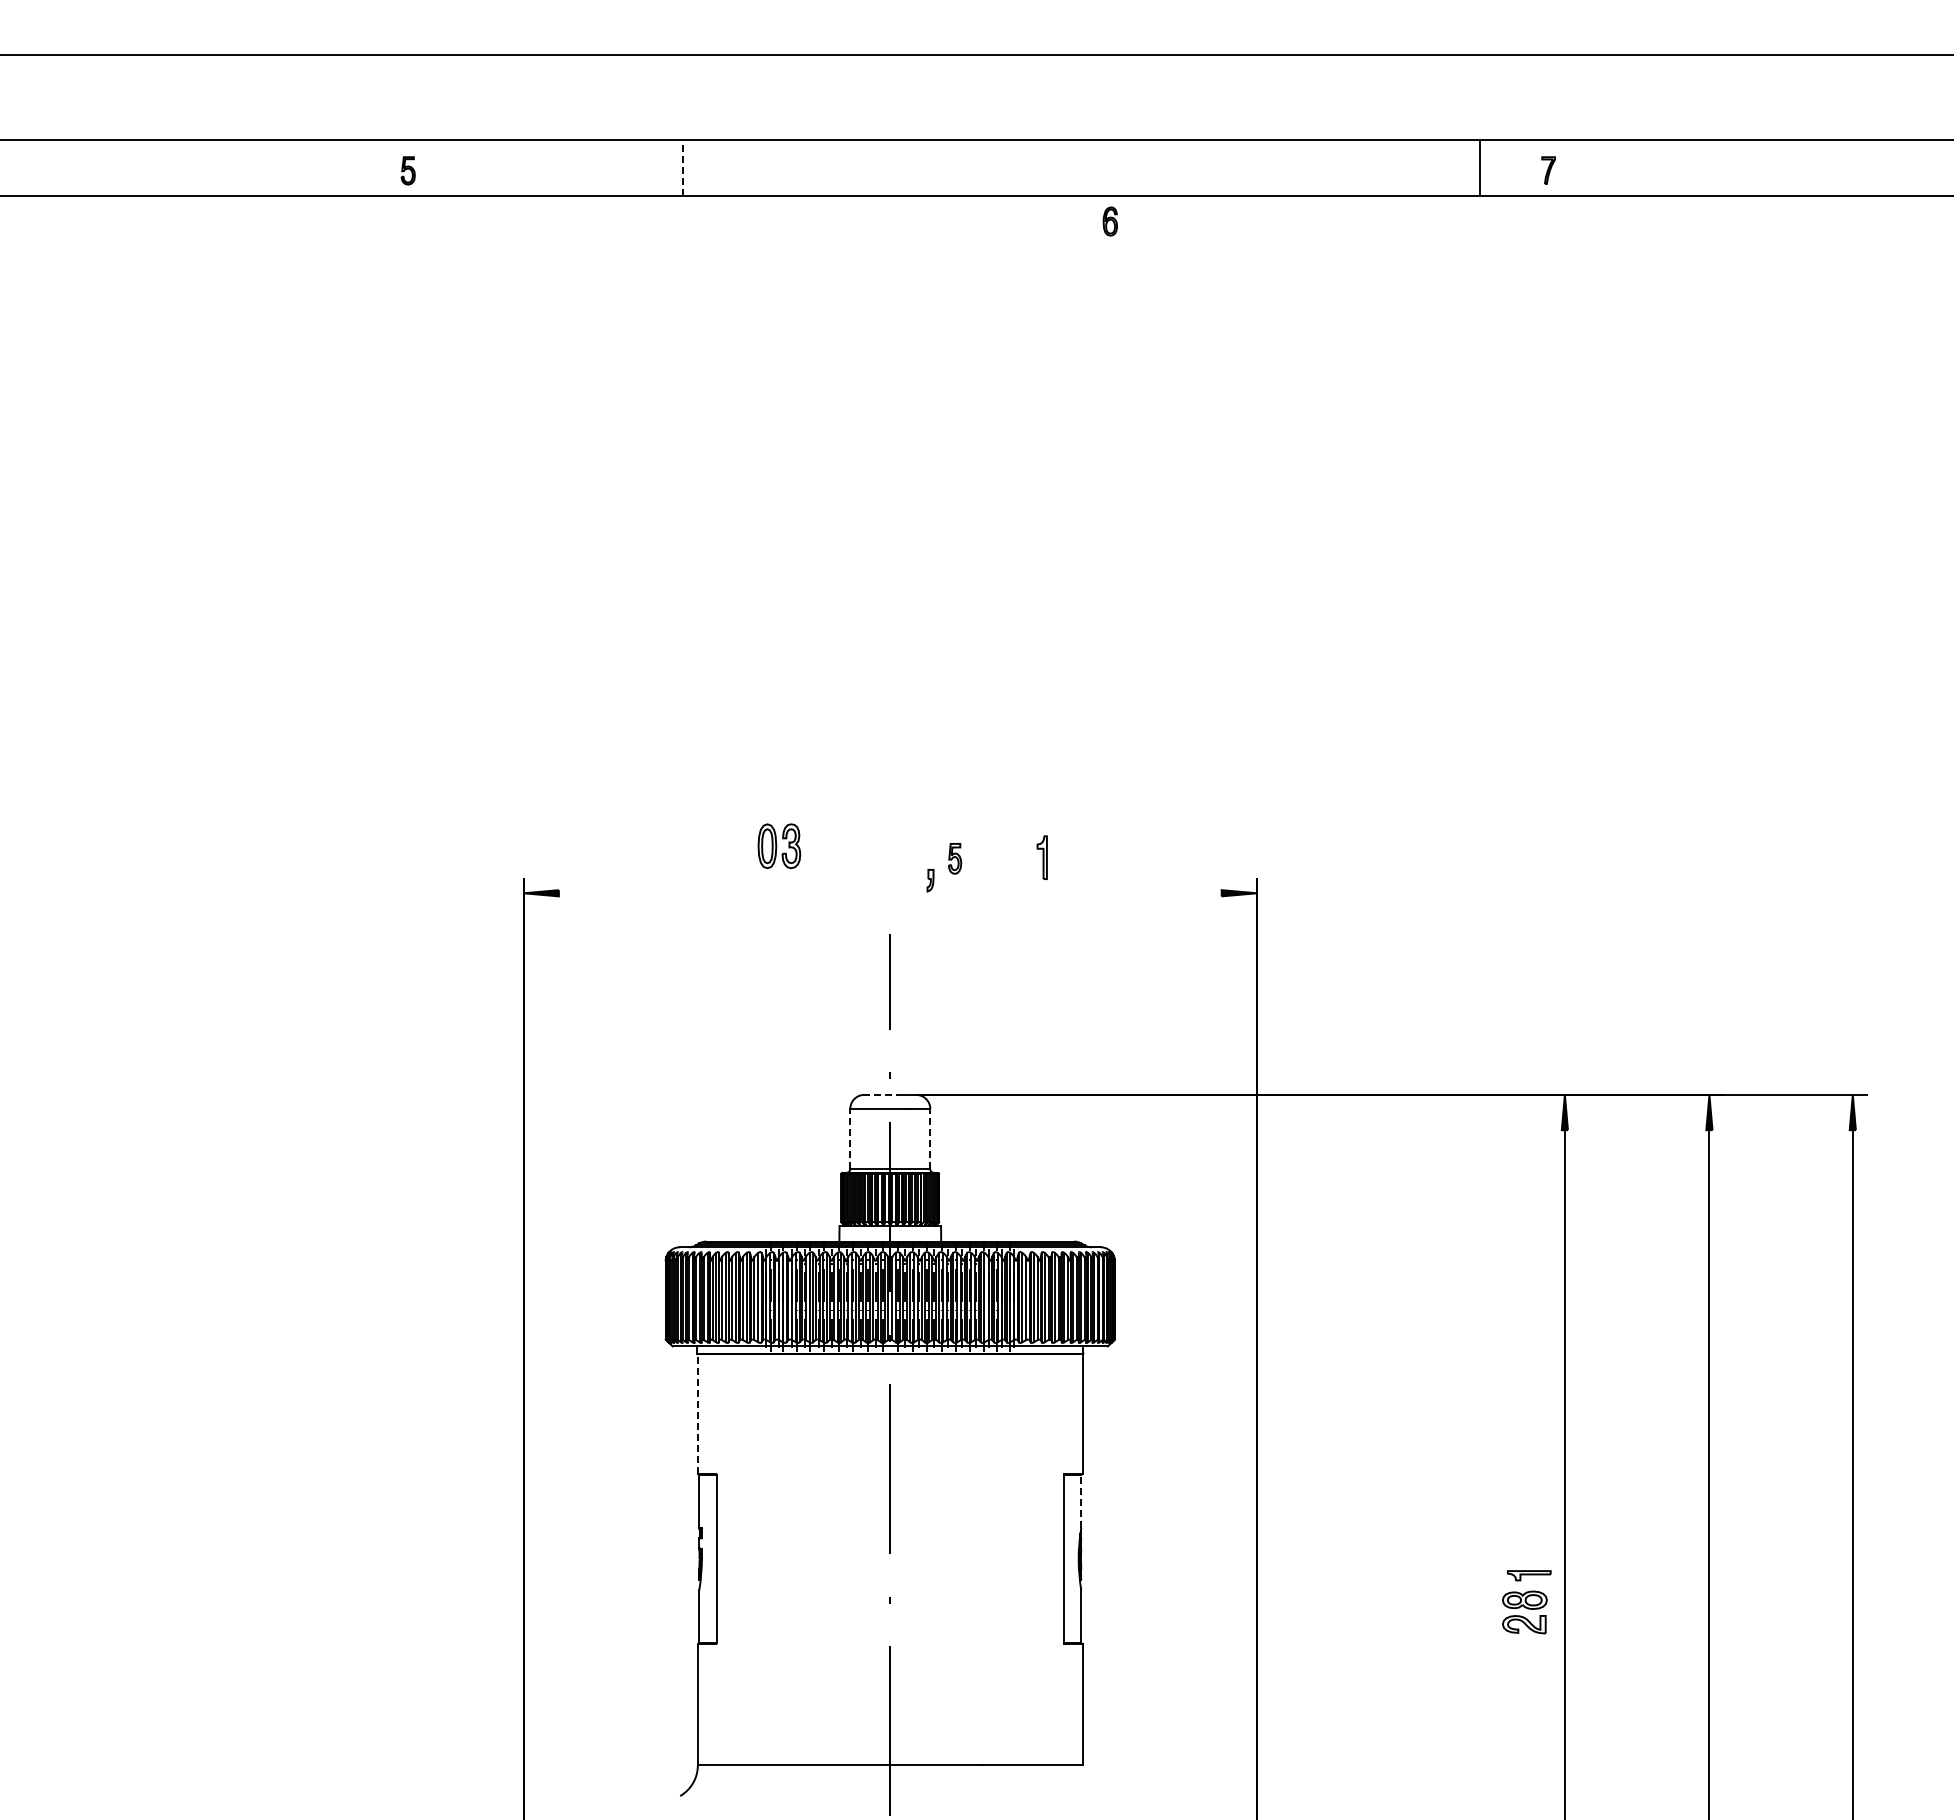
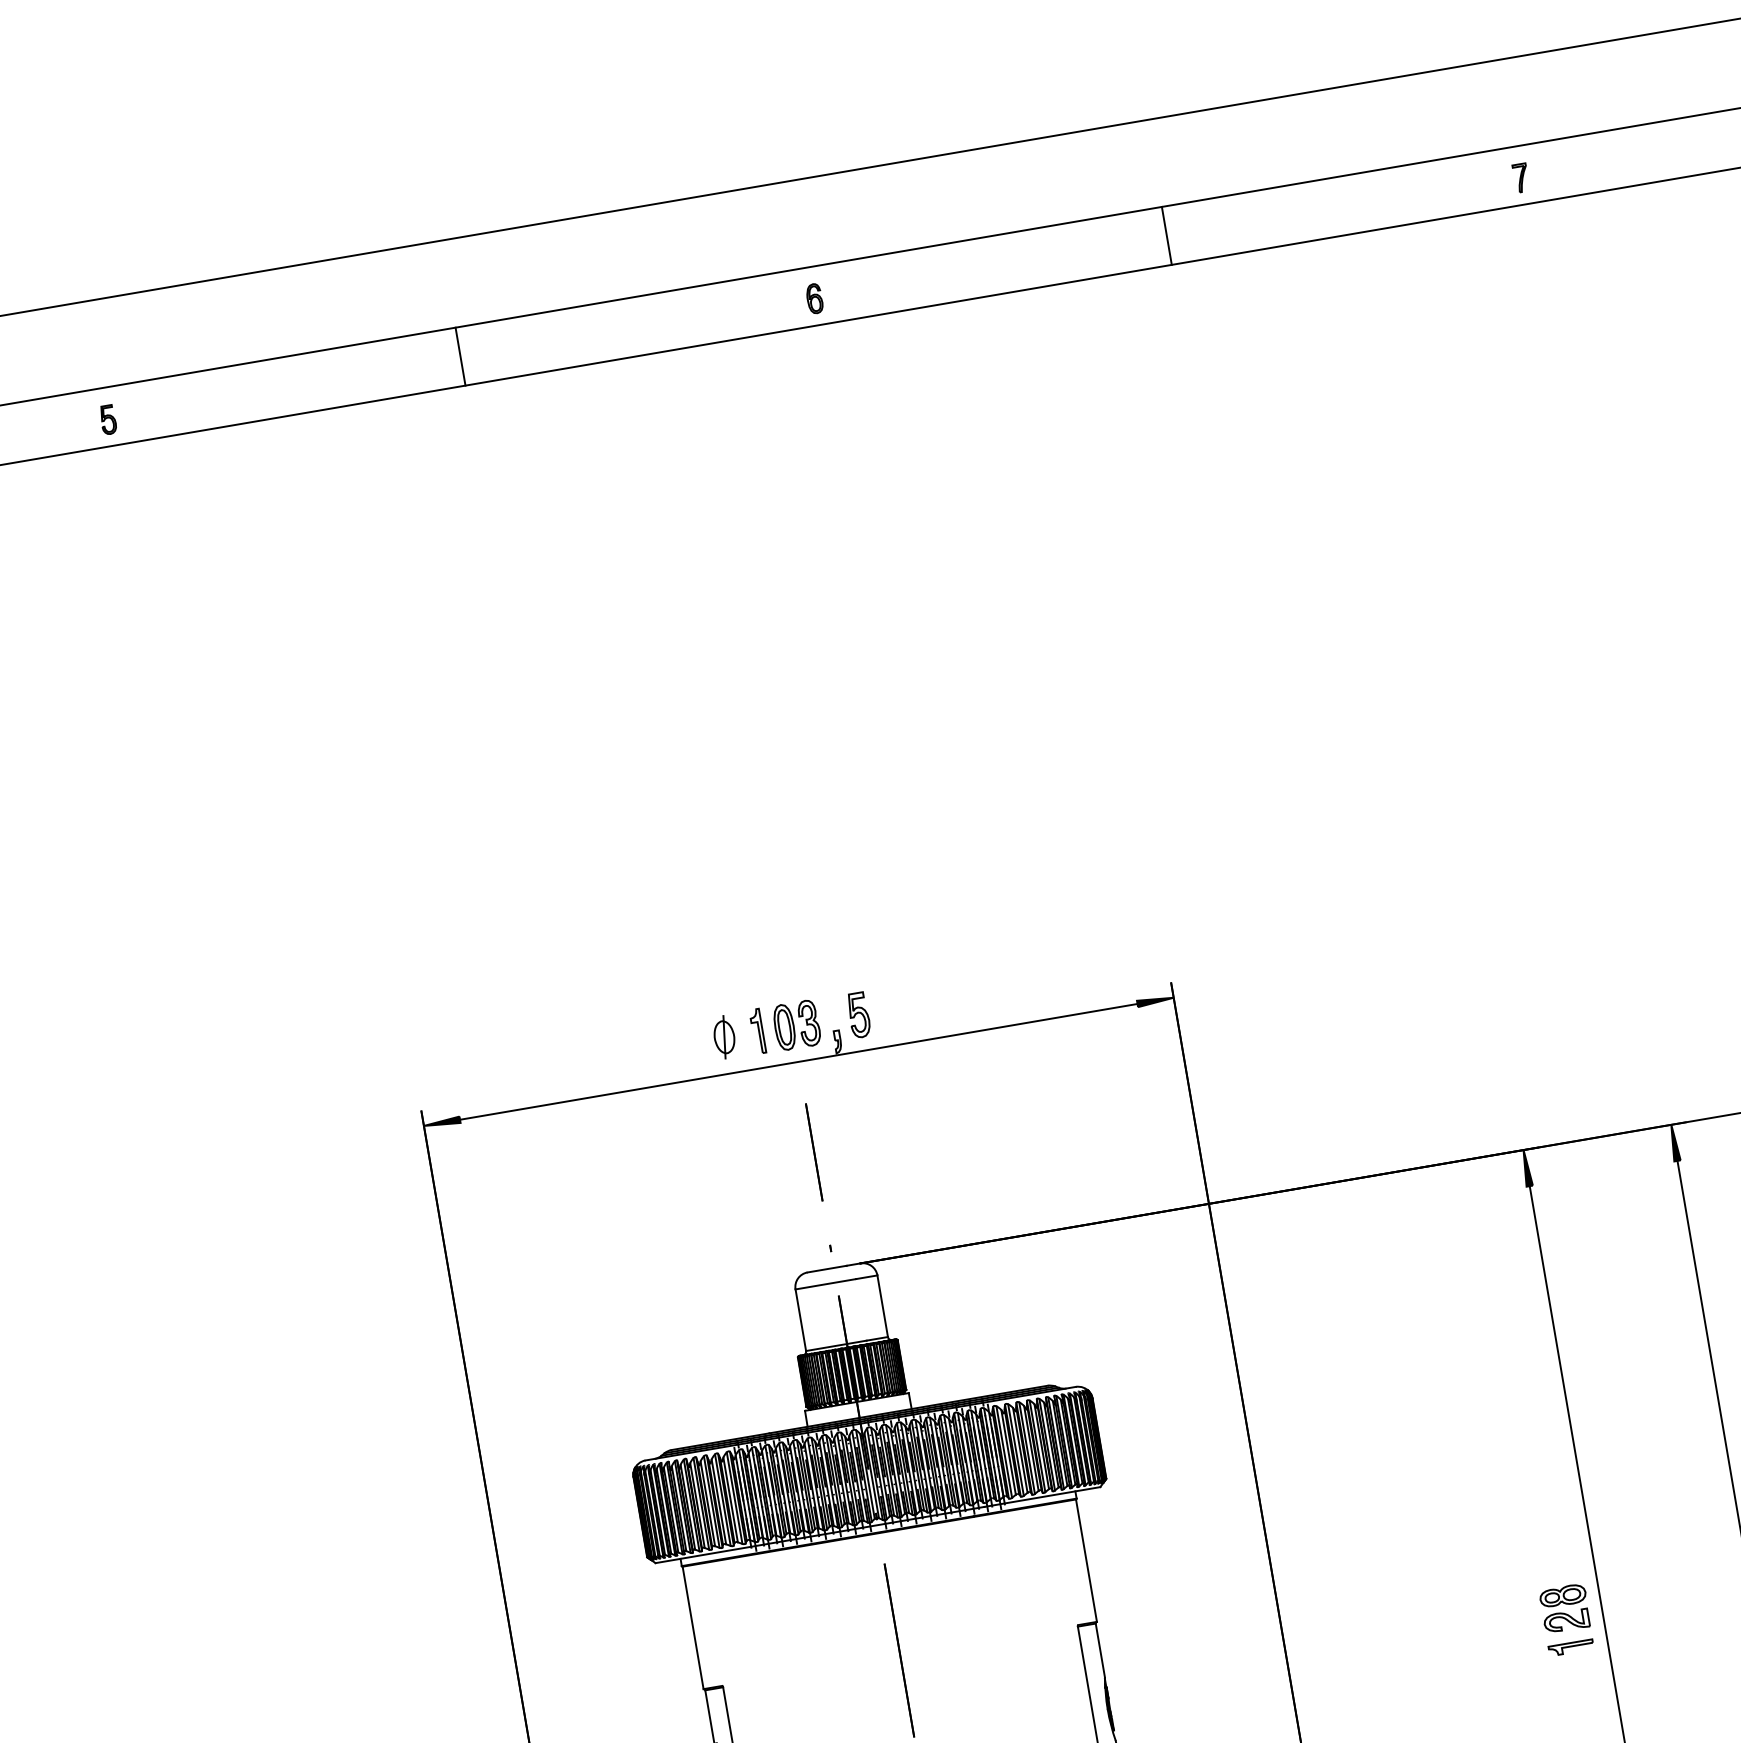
line: (683, 167) -> (460, 356), dashed -> solid
line: (1480, 167) -> (1166, 235), moved
part: (407, 170) -> (107, 419), moved
part: (1548, 170) -> (1521, 178), moved
part: (1109, 221) -> (813, 298), moved
part: (779, 846) -> (797, 1025), moved
part: (823, 857) -> (724, 1036), added
part: (1041, 857) -> (756, 1031), moved
part: (954, 858) -> (858, 1015), size x1.43
line: (889, 893) -> (798, 1062), added
line: (883, 1094) -> (827, 1268), dashed -> solid
line: (850, 1138) -> (800, 1319), dashed -> solid
line: (930, 1138) -> (882, 1305), dashed -> solid
line: (697, 1414) -> (692, 1628), dashed -> solid
line: (1081, 1501) -> (1100, 1650), dashed -> solid
part: (1524, 1612) -> (1564, 1608), moved

